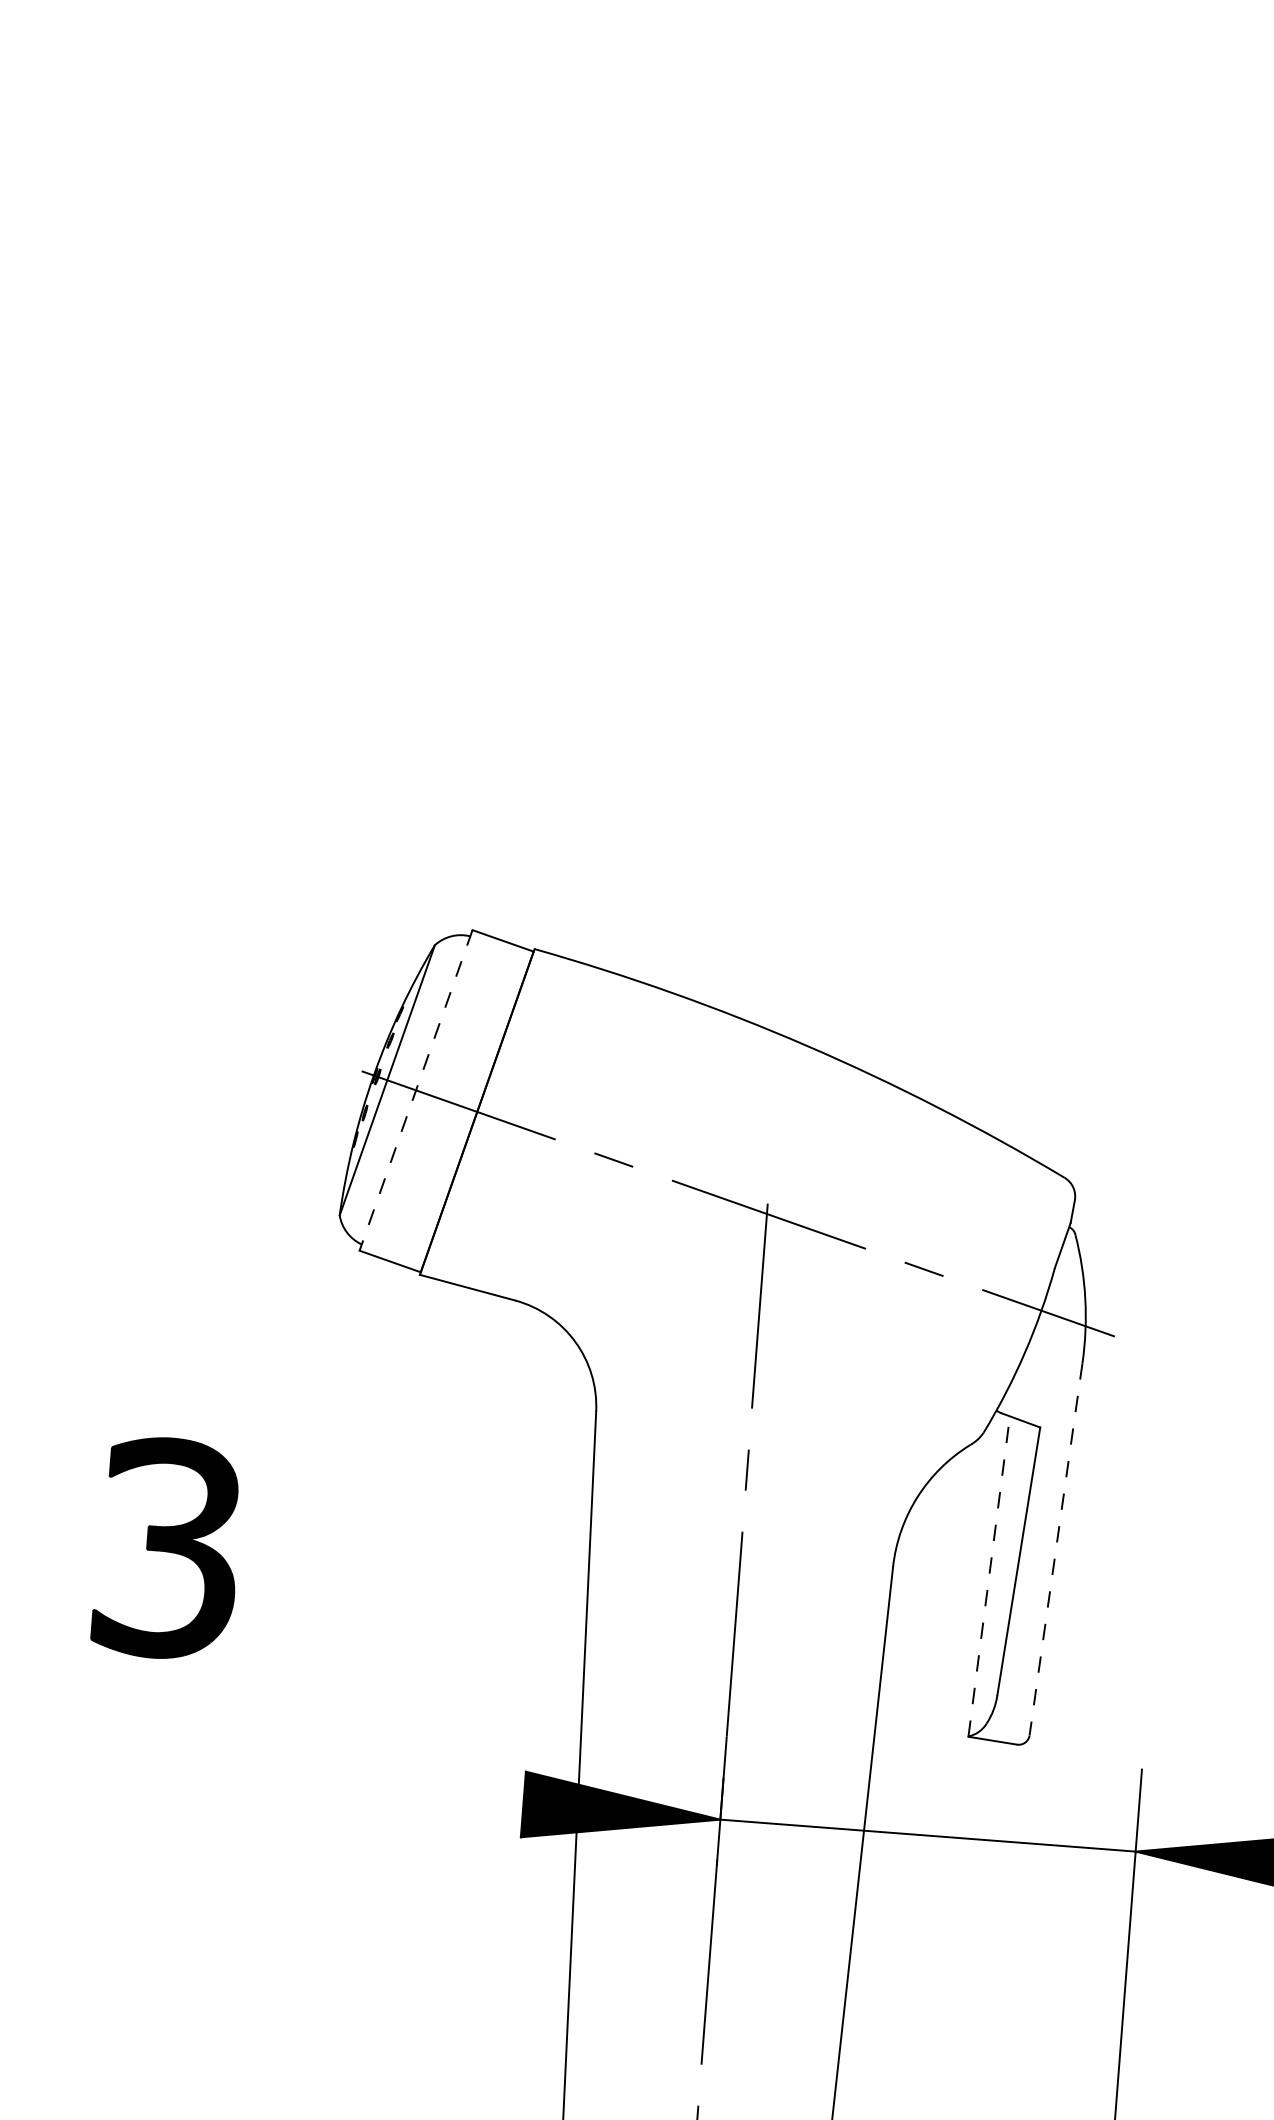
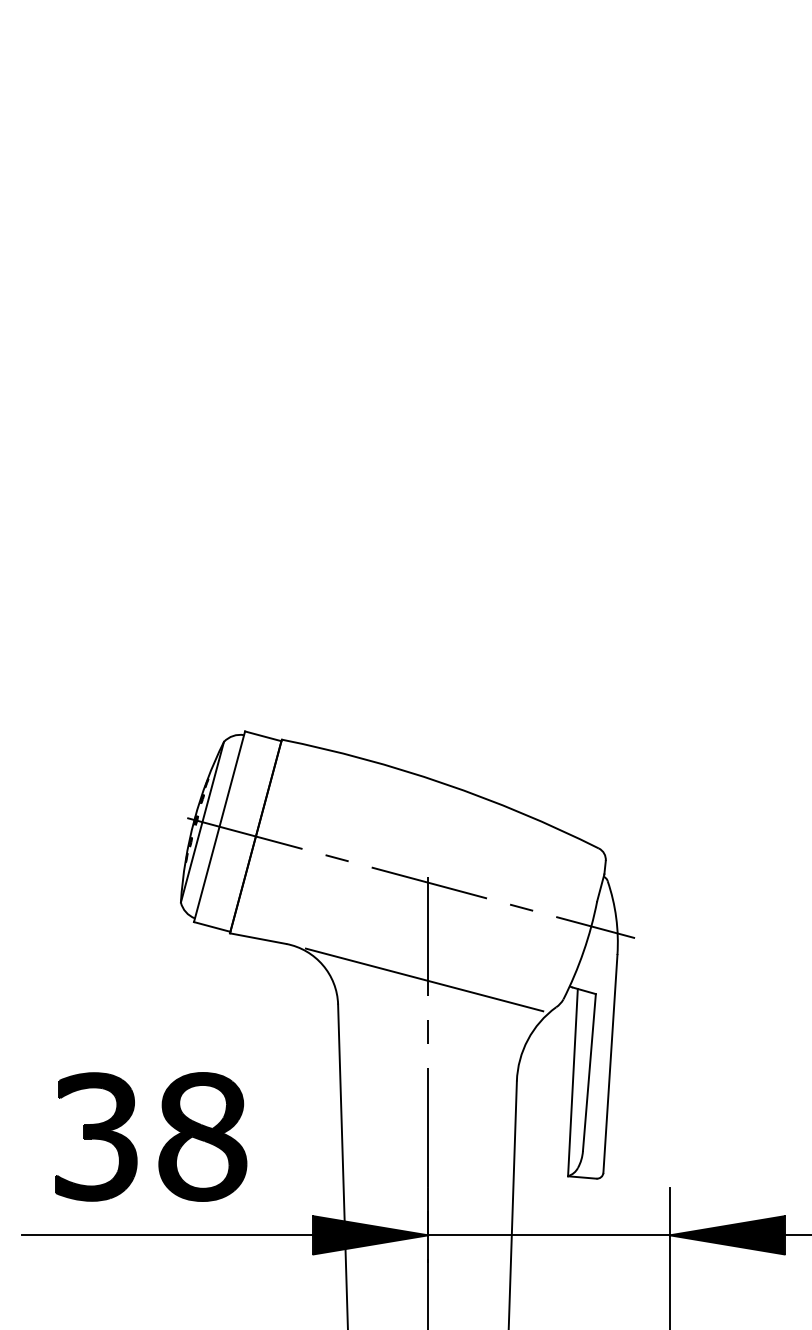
line: (416, 1089) -> (219, 826), dashed -> solid
line: (747, 1379) -> (424, 979), added
part: (168, 1547) -> (96, 1136), moved
line: (1056, 1550) -> (610, 1064), dashed -> solid
line: (988, 1576) -> (572, 1082), dashed -> solid
part: (345, 1620) -> (202, 1136), added
line: (272, 1785) -> (167, 1235), added

